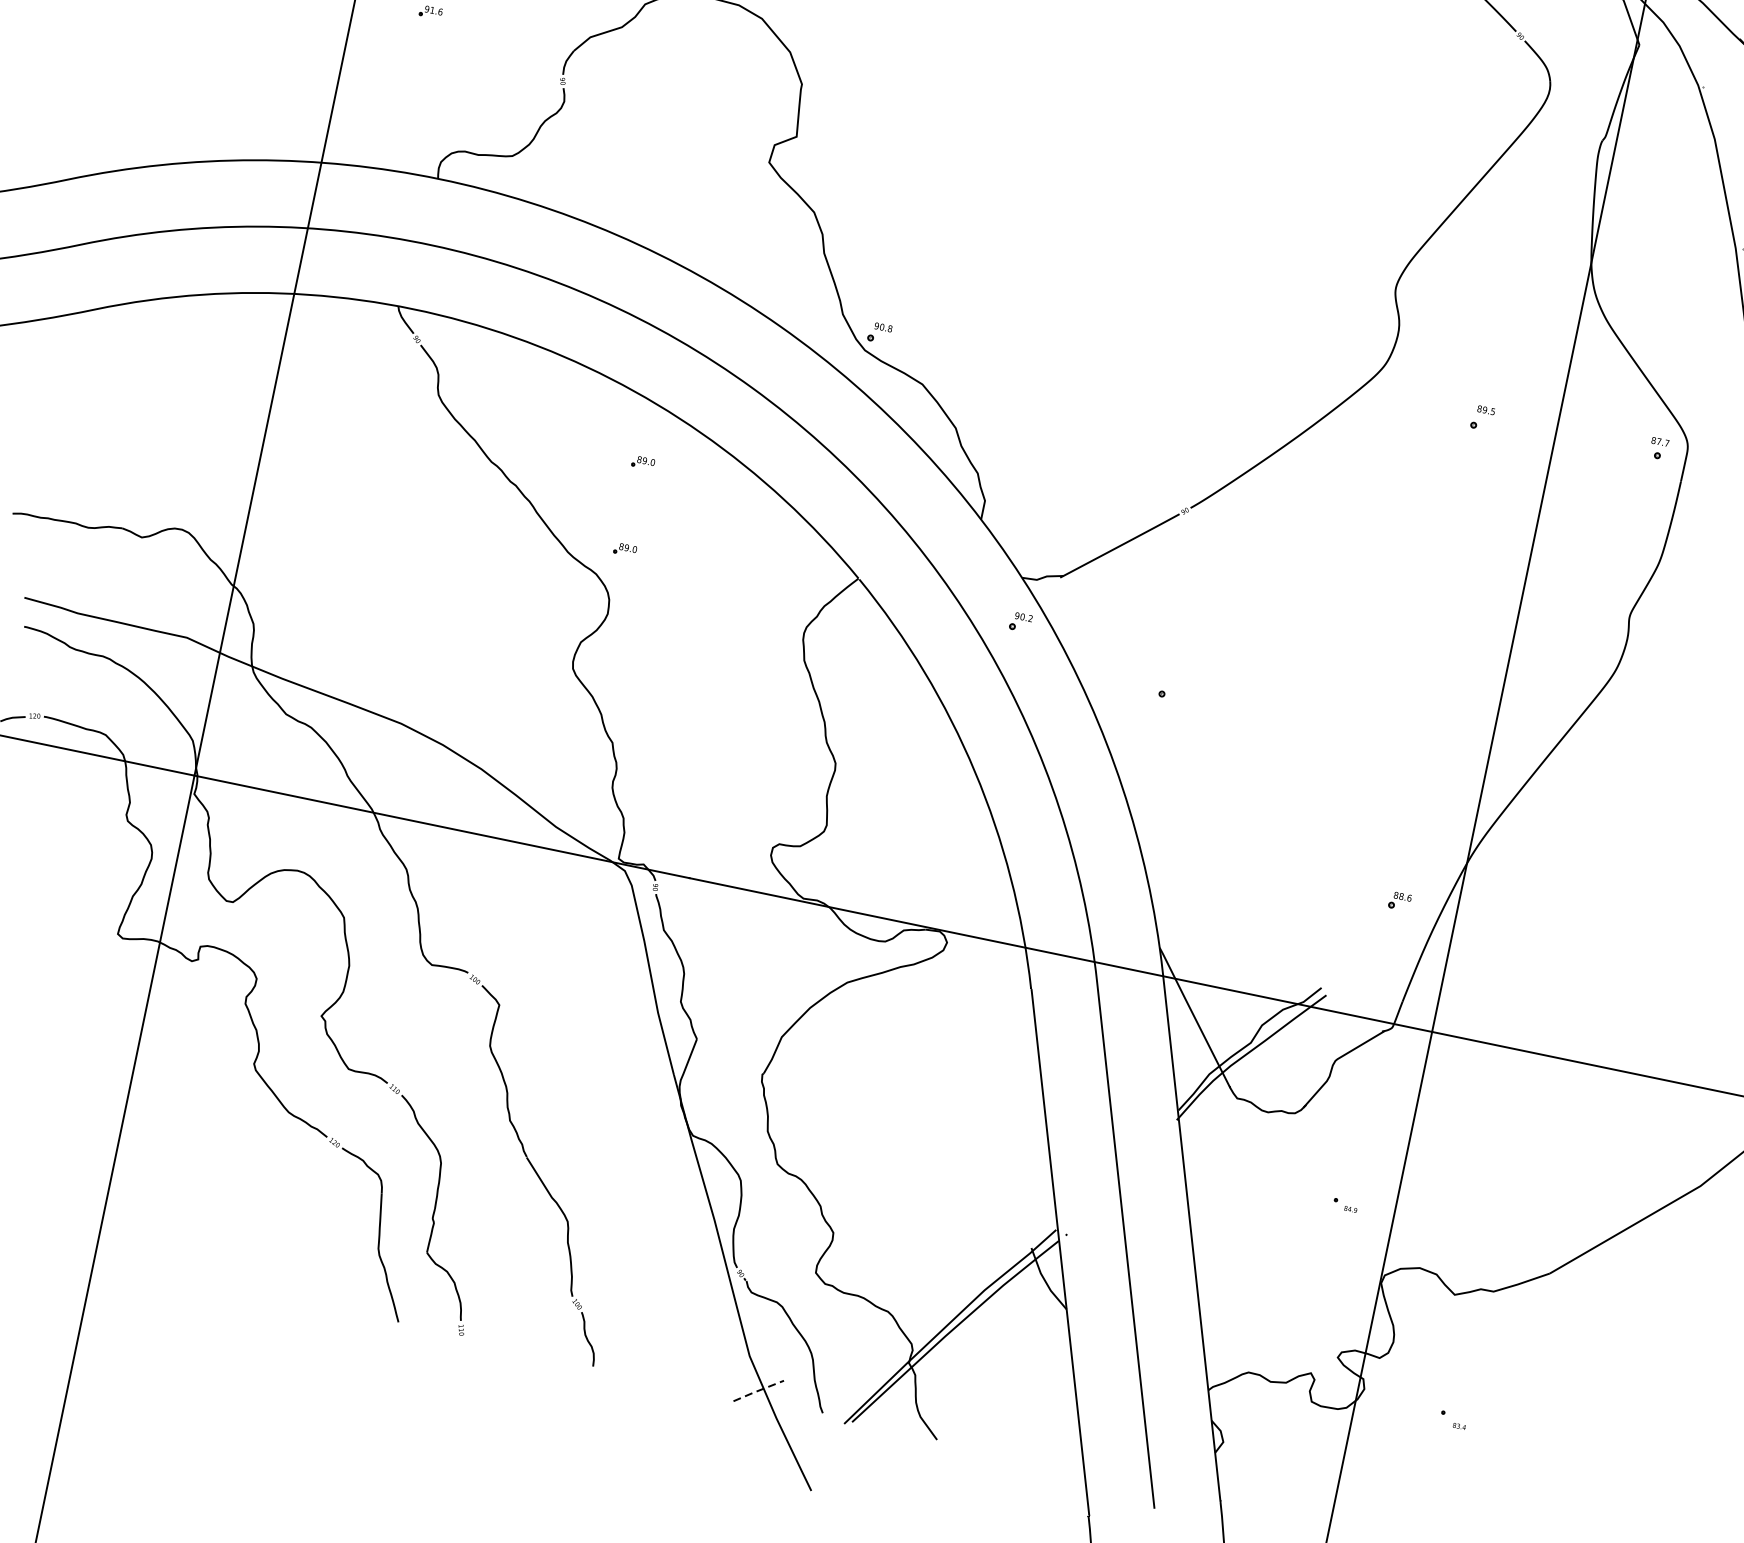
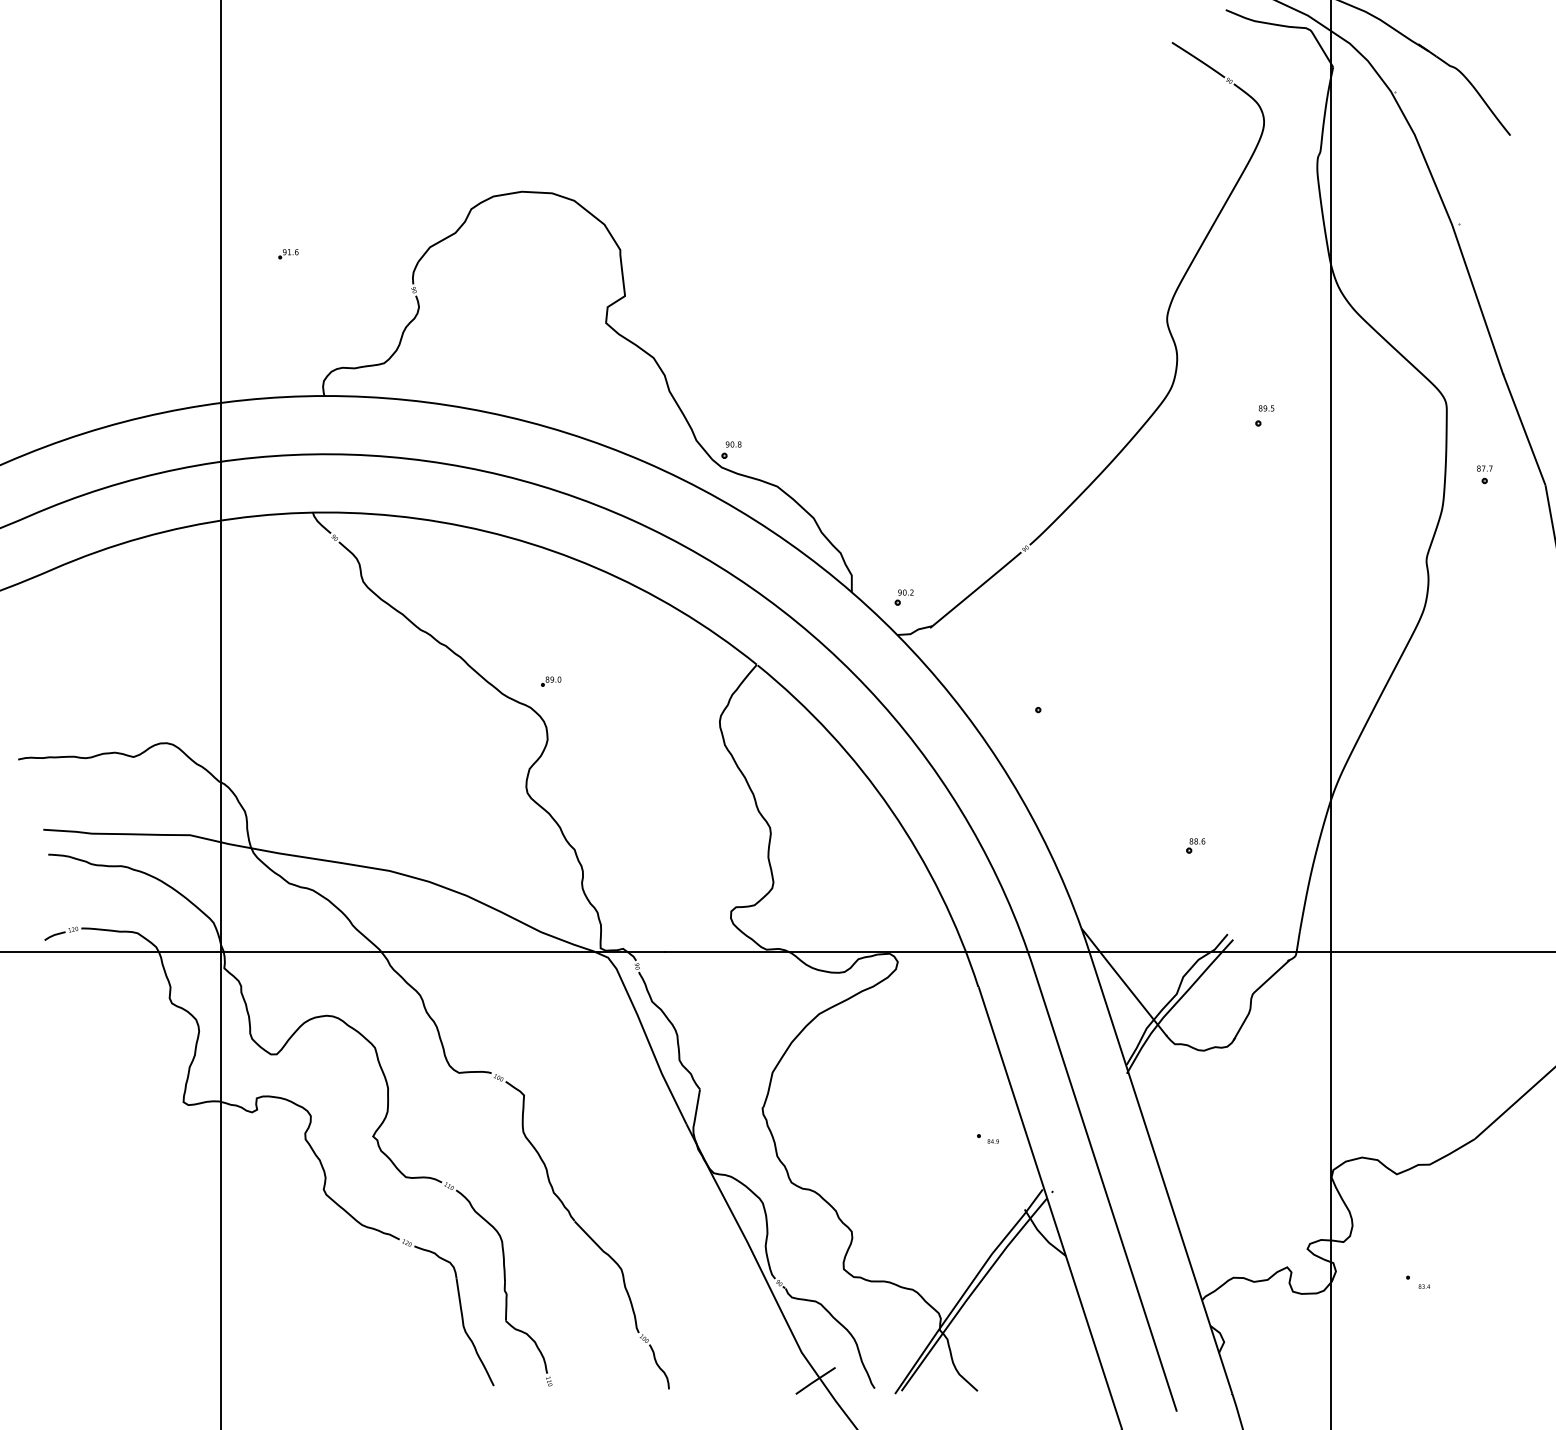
part: (1658, 448) -> (1484, 474), moved
part: (643, 462) -> (551, 603), removed
part: (1020, 622) -> (903, 597), moved
part: (1399, 900) -> (1195, 845), moved
part: (1344, 1204) -> (987, 1138), moved
line: (757, 1391) -> (814, 1381), dashed -> solid

